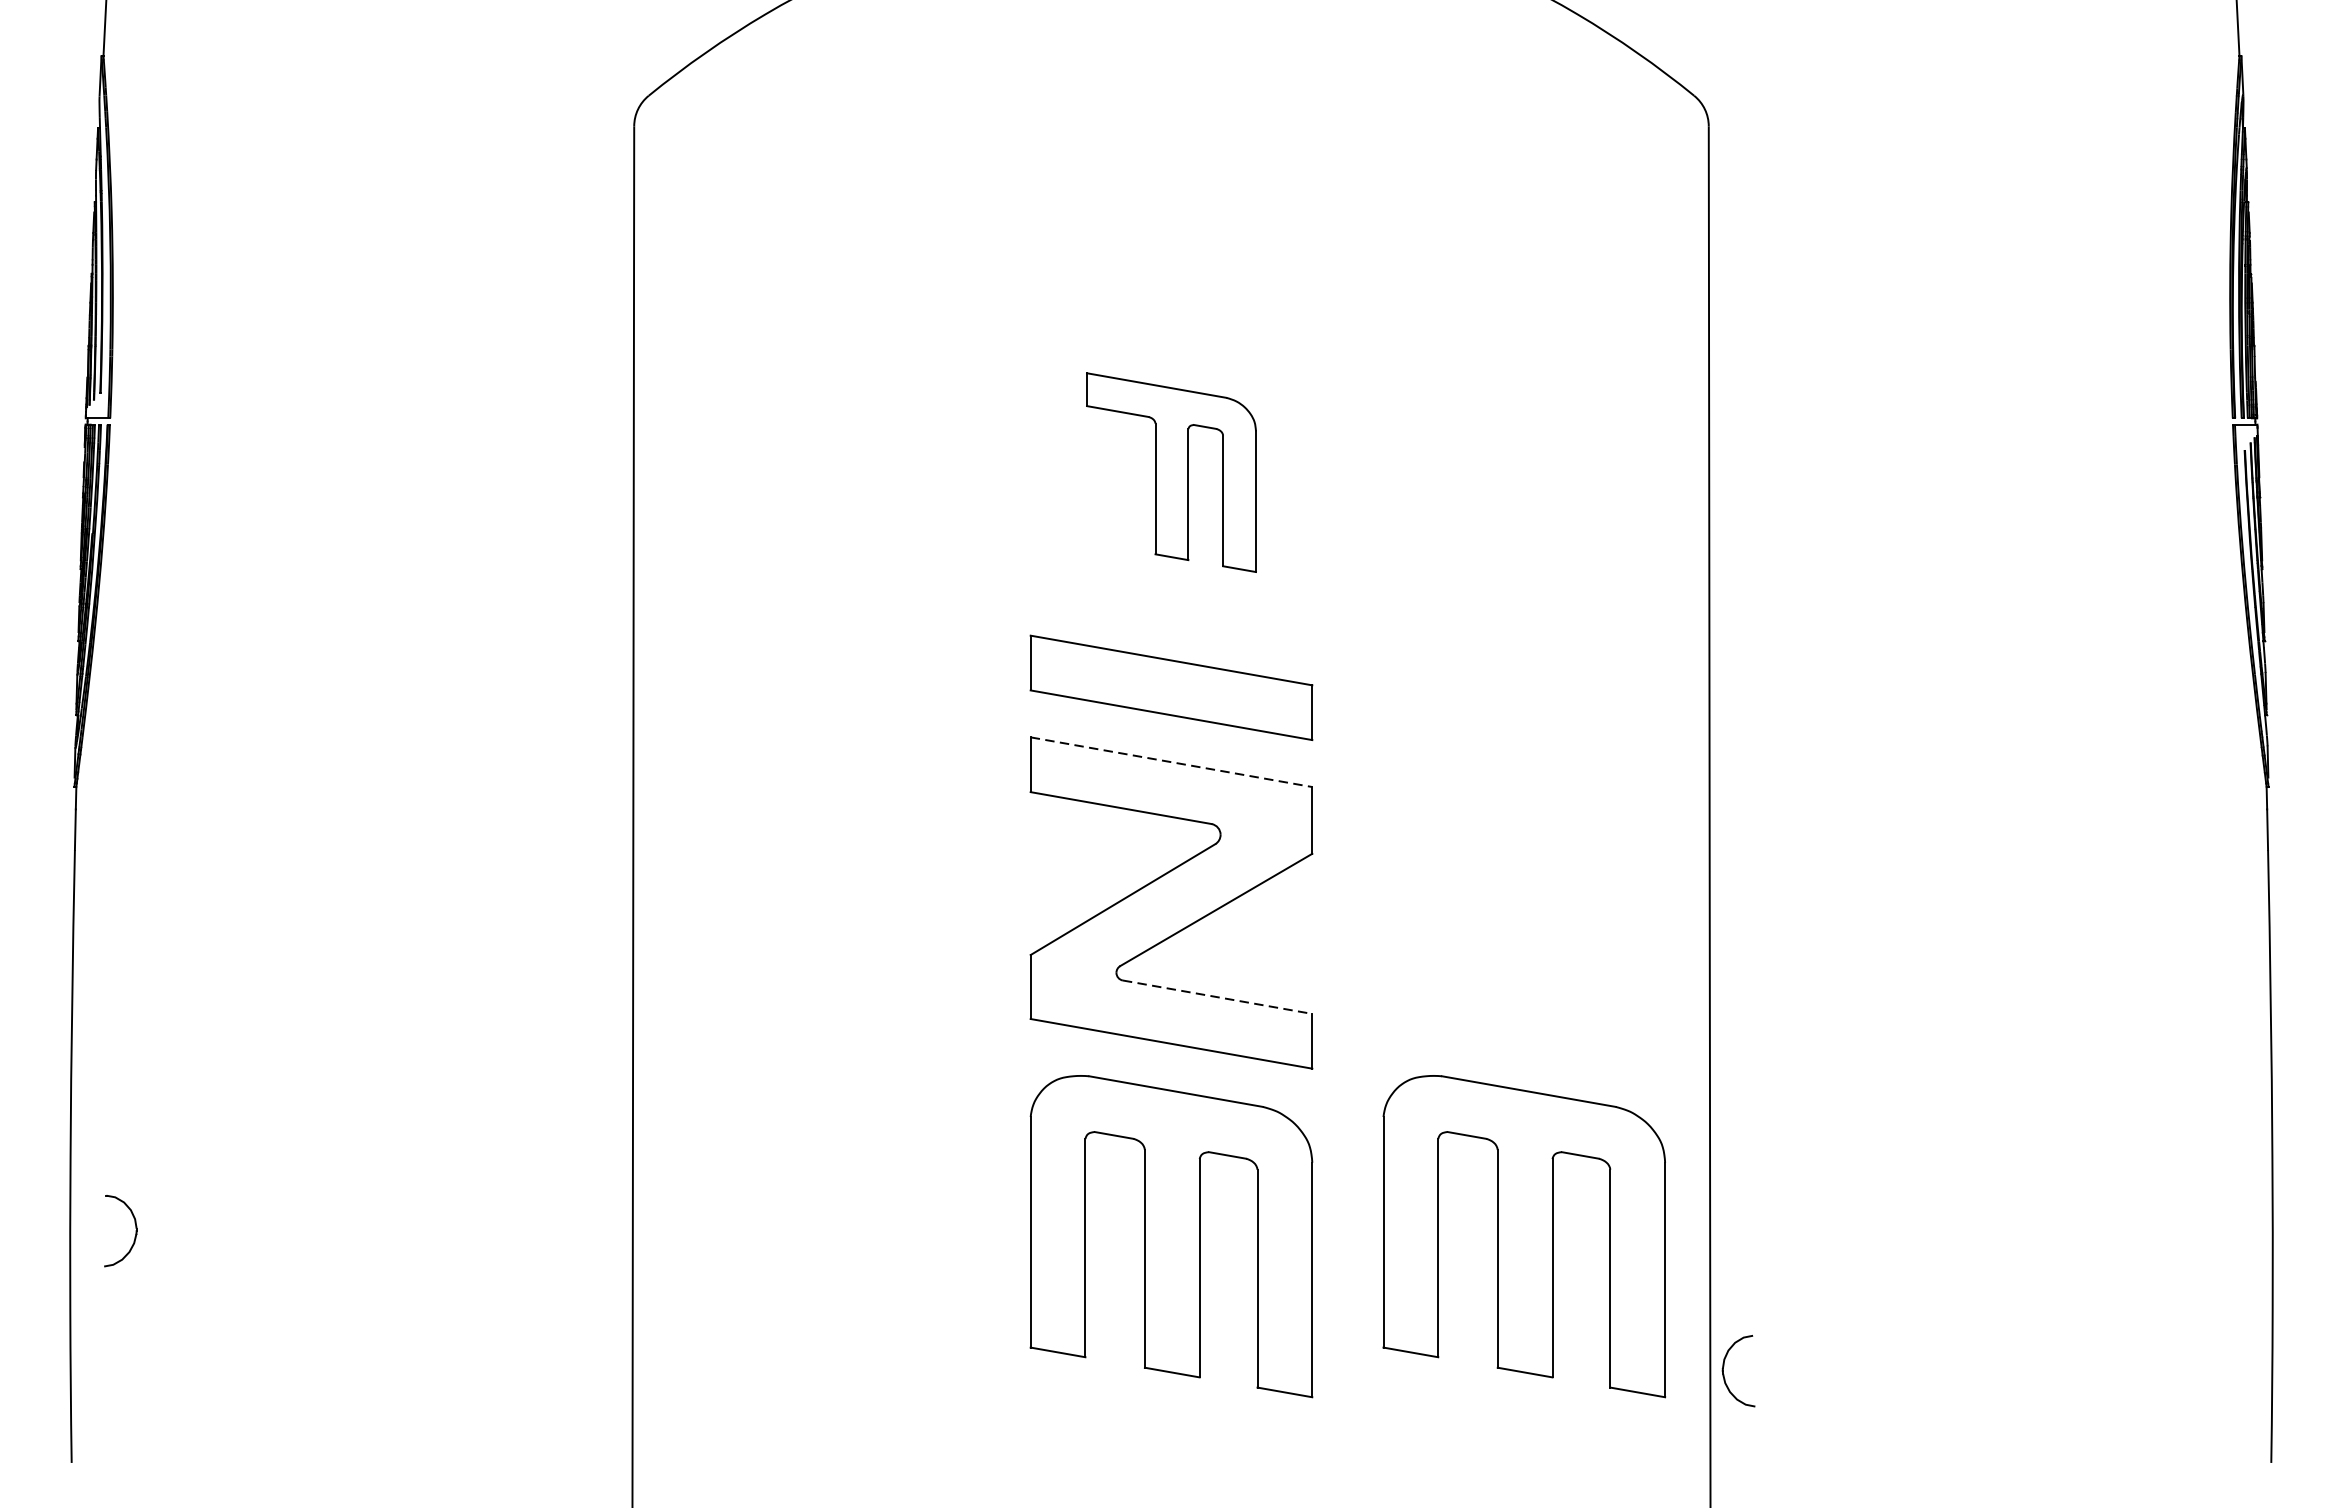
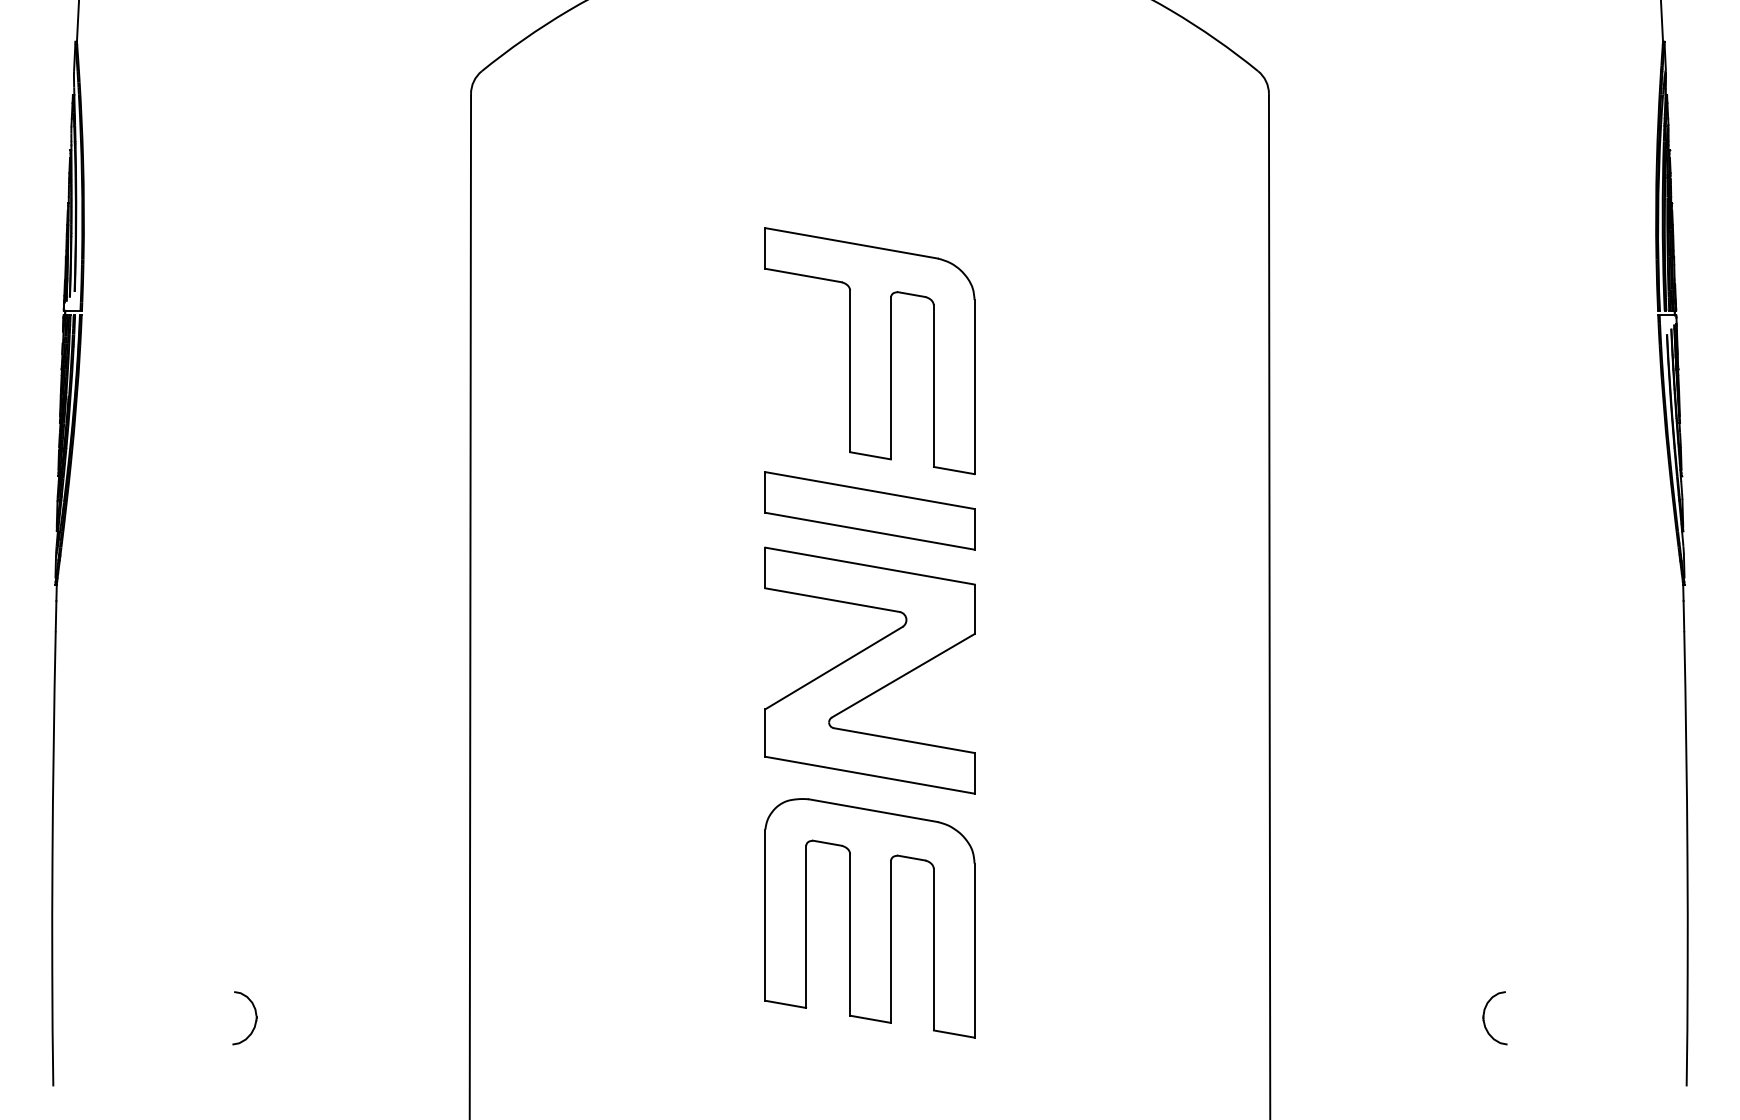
part: (1170, 471) -> (869, 350), size x1.67
line: (1172, 762) -> (870, 566), dashed -> solid
line: (1217, 997) -> (904, 740), dashed -> solid
part: (135, 1231) -> (255, 1018), moved
part: (1523, 1236) -> (1131, 918), removed
part: (1724, 1371) -> (1484, 1018), moved

